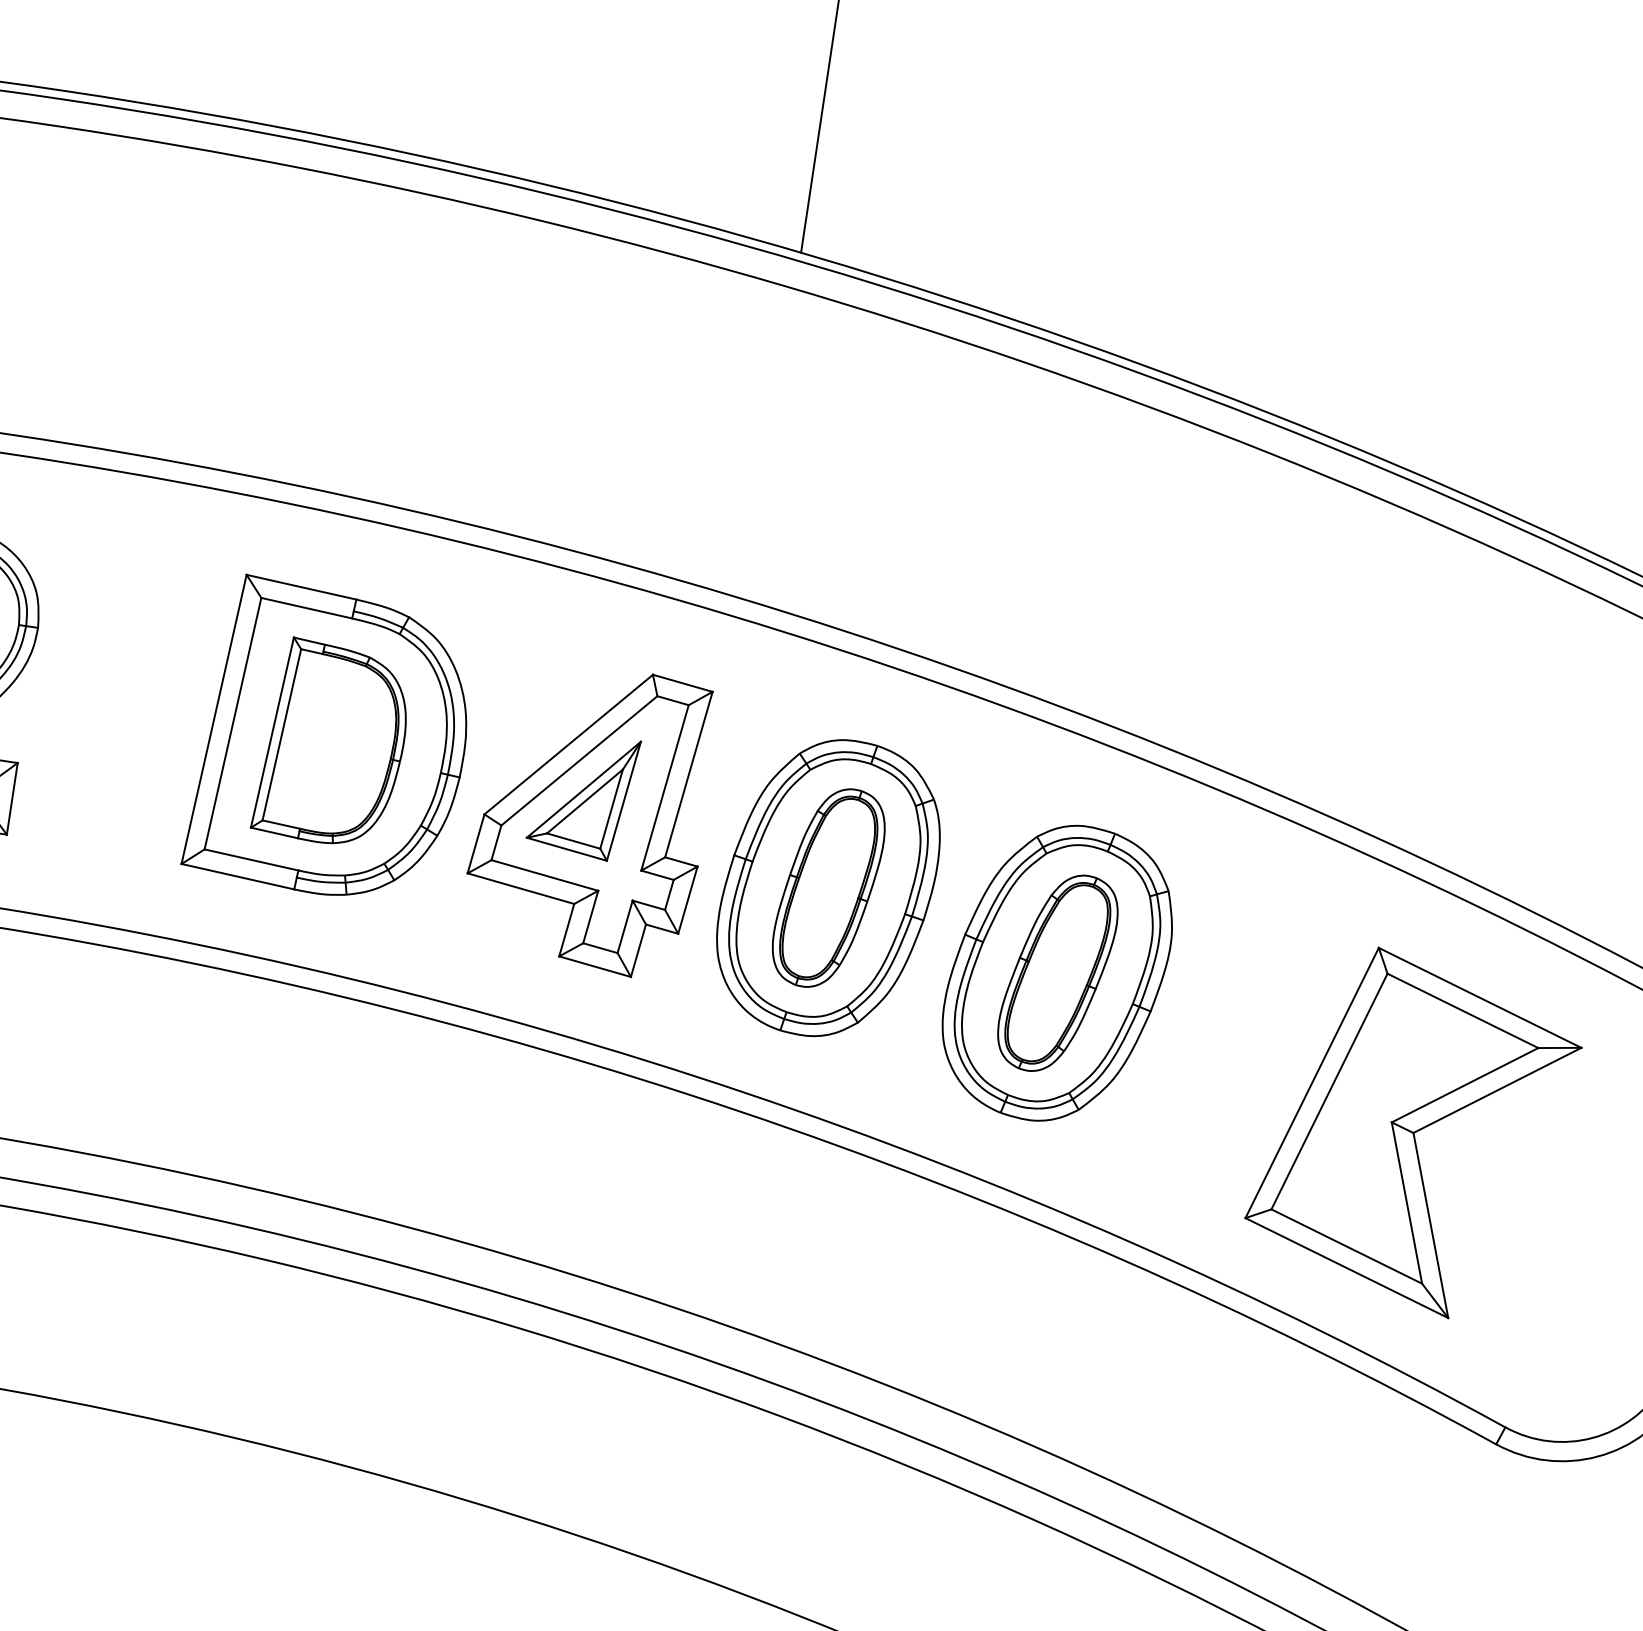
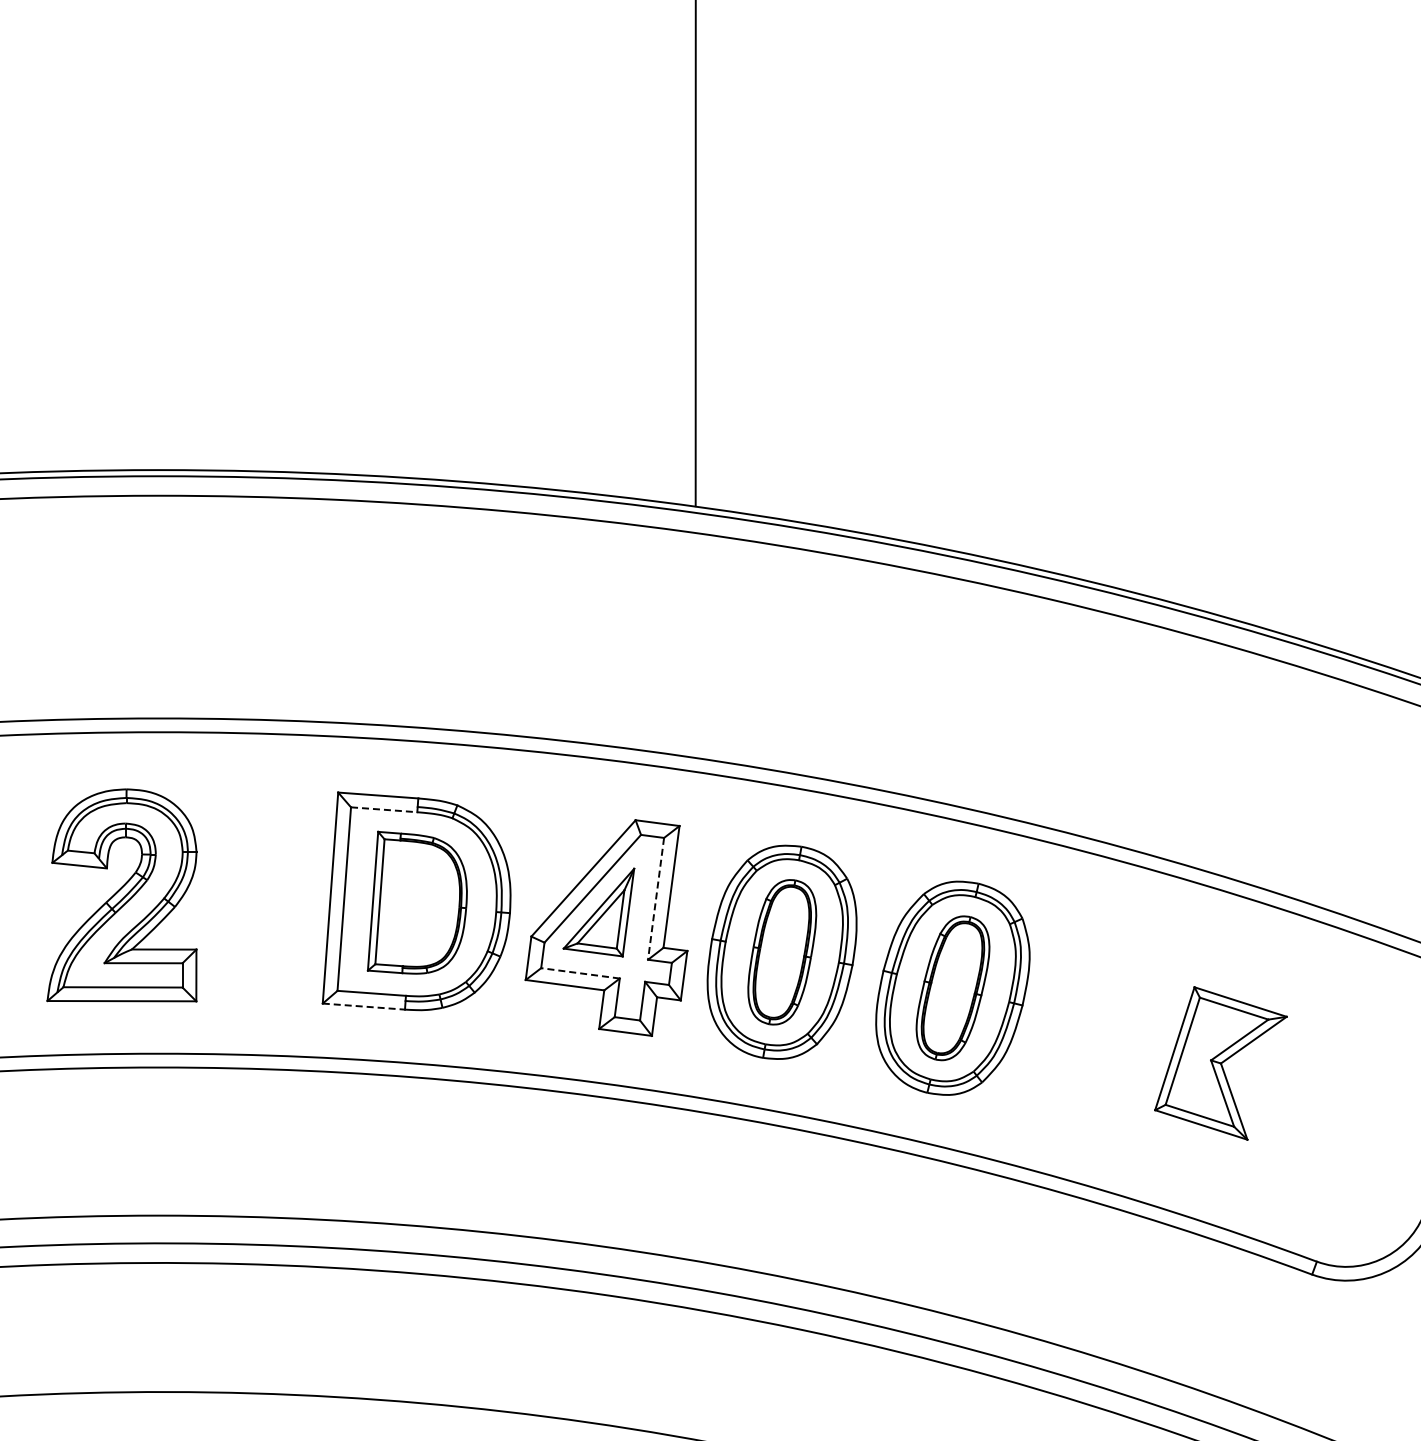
line: (307, 607) -> (384, 809), solid -> dashed
line: (665, 788) -> (656, 899), solid -> dashed
line: (544, 875) -> (580, 973), solid -> dashed
line: (238, 876) -> (364, 1006), solid -> dashed
part: (1412, 1132) -> (1220, 1063), size x0.6

